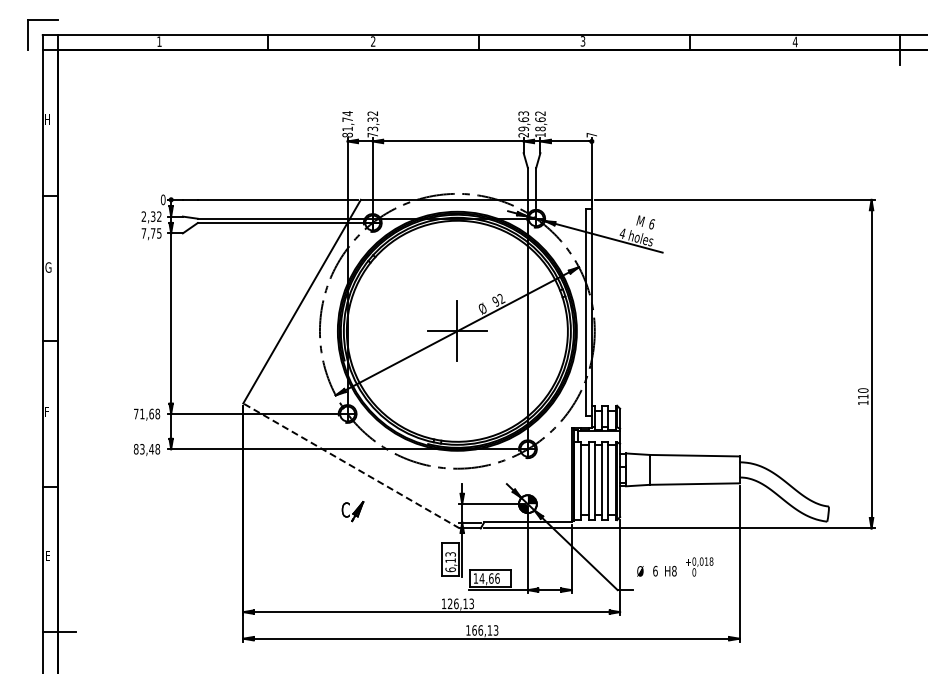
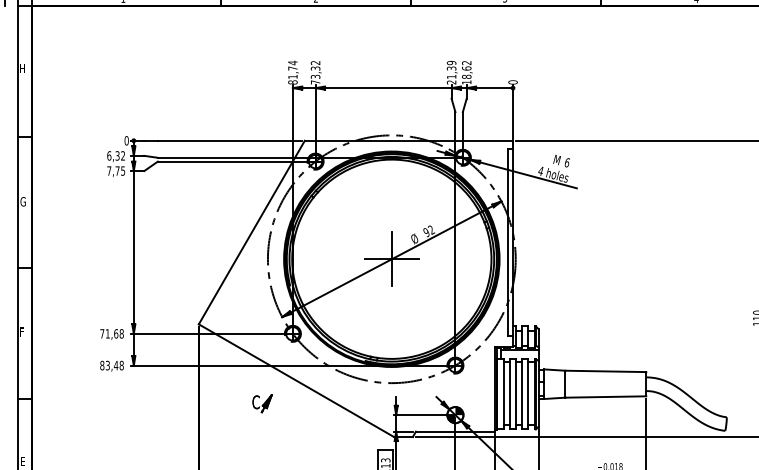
text: (523, 121) -> (451, 70), 29,63 -> 21,39
text: (591, 134) -> (512, 81), 7 -> 0
text: (143, 216) -> (108, 155), 2,32 -> 6,32
line: (351, 465) -> (296, 380), dashed -> solid
part: (352, 511) -> (262, 403), moved

